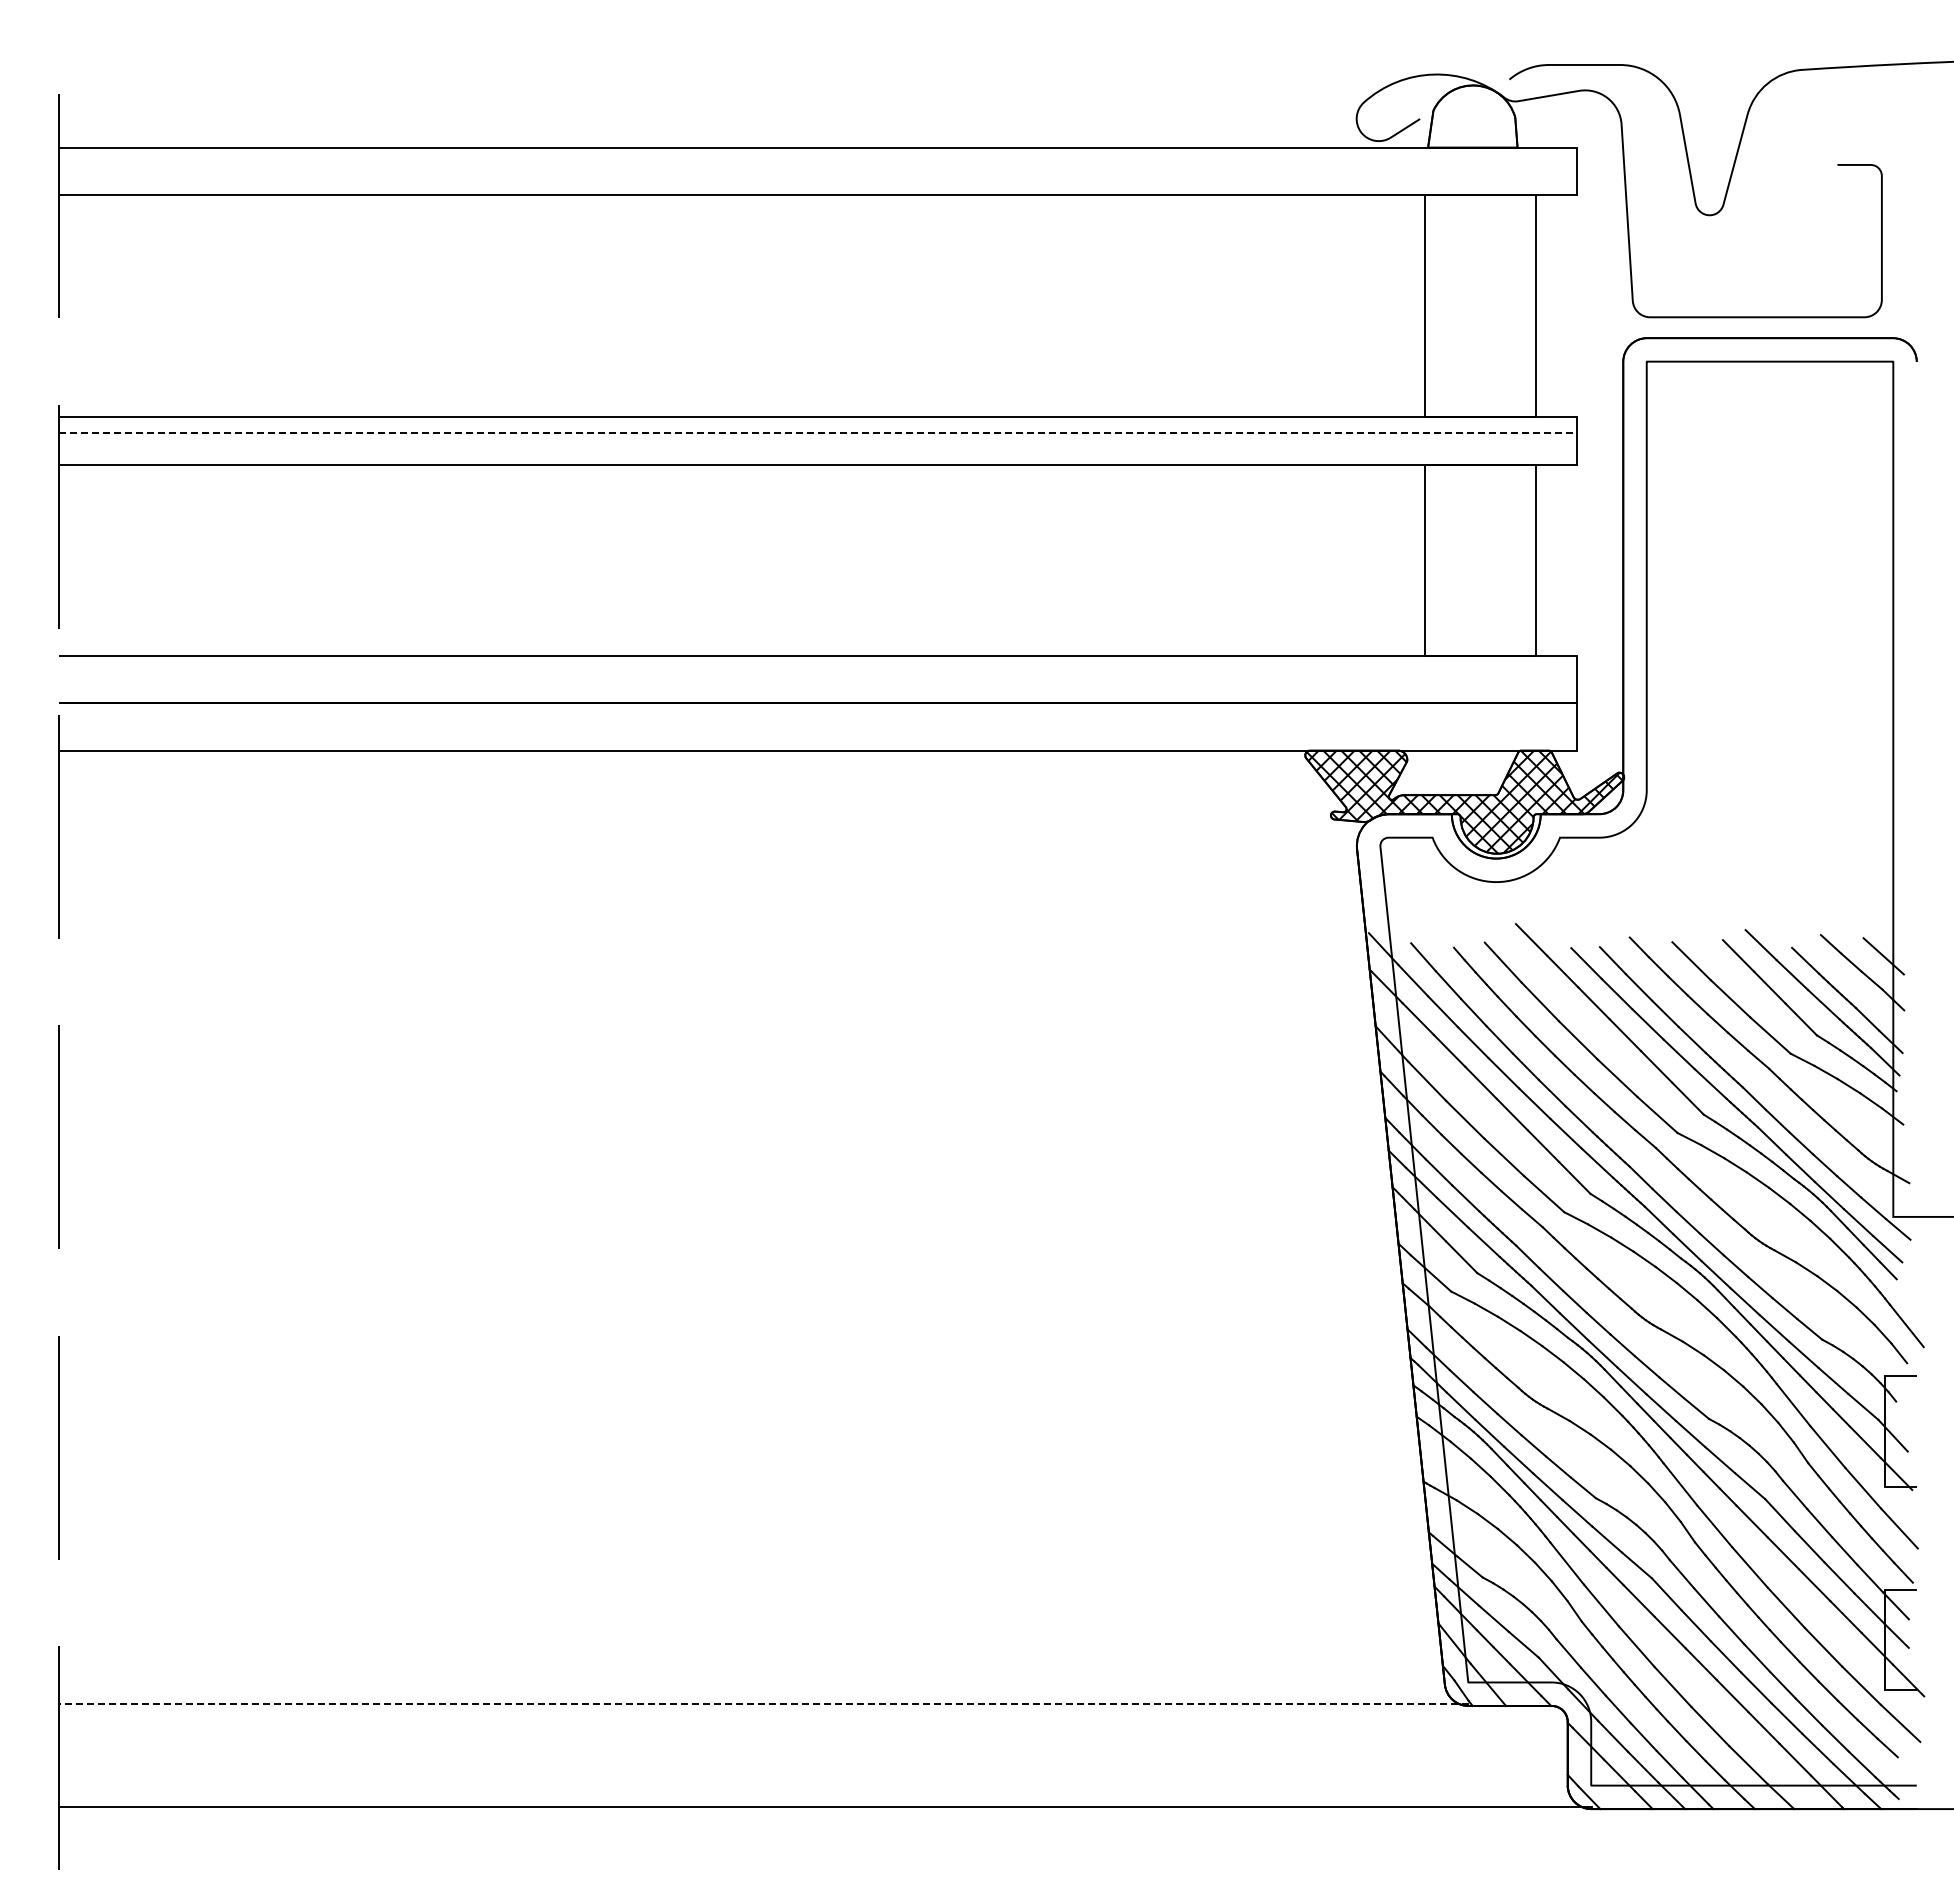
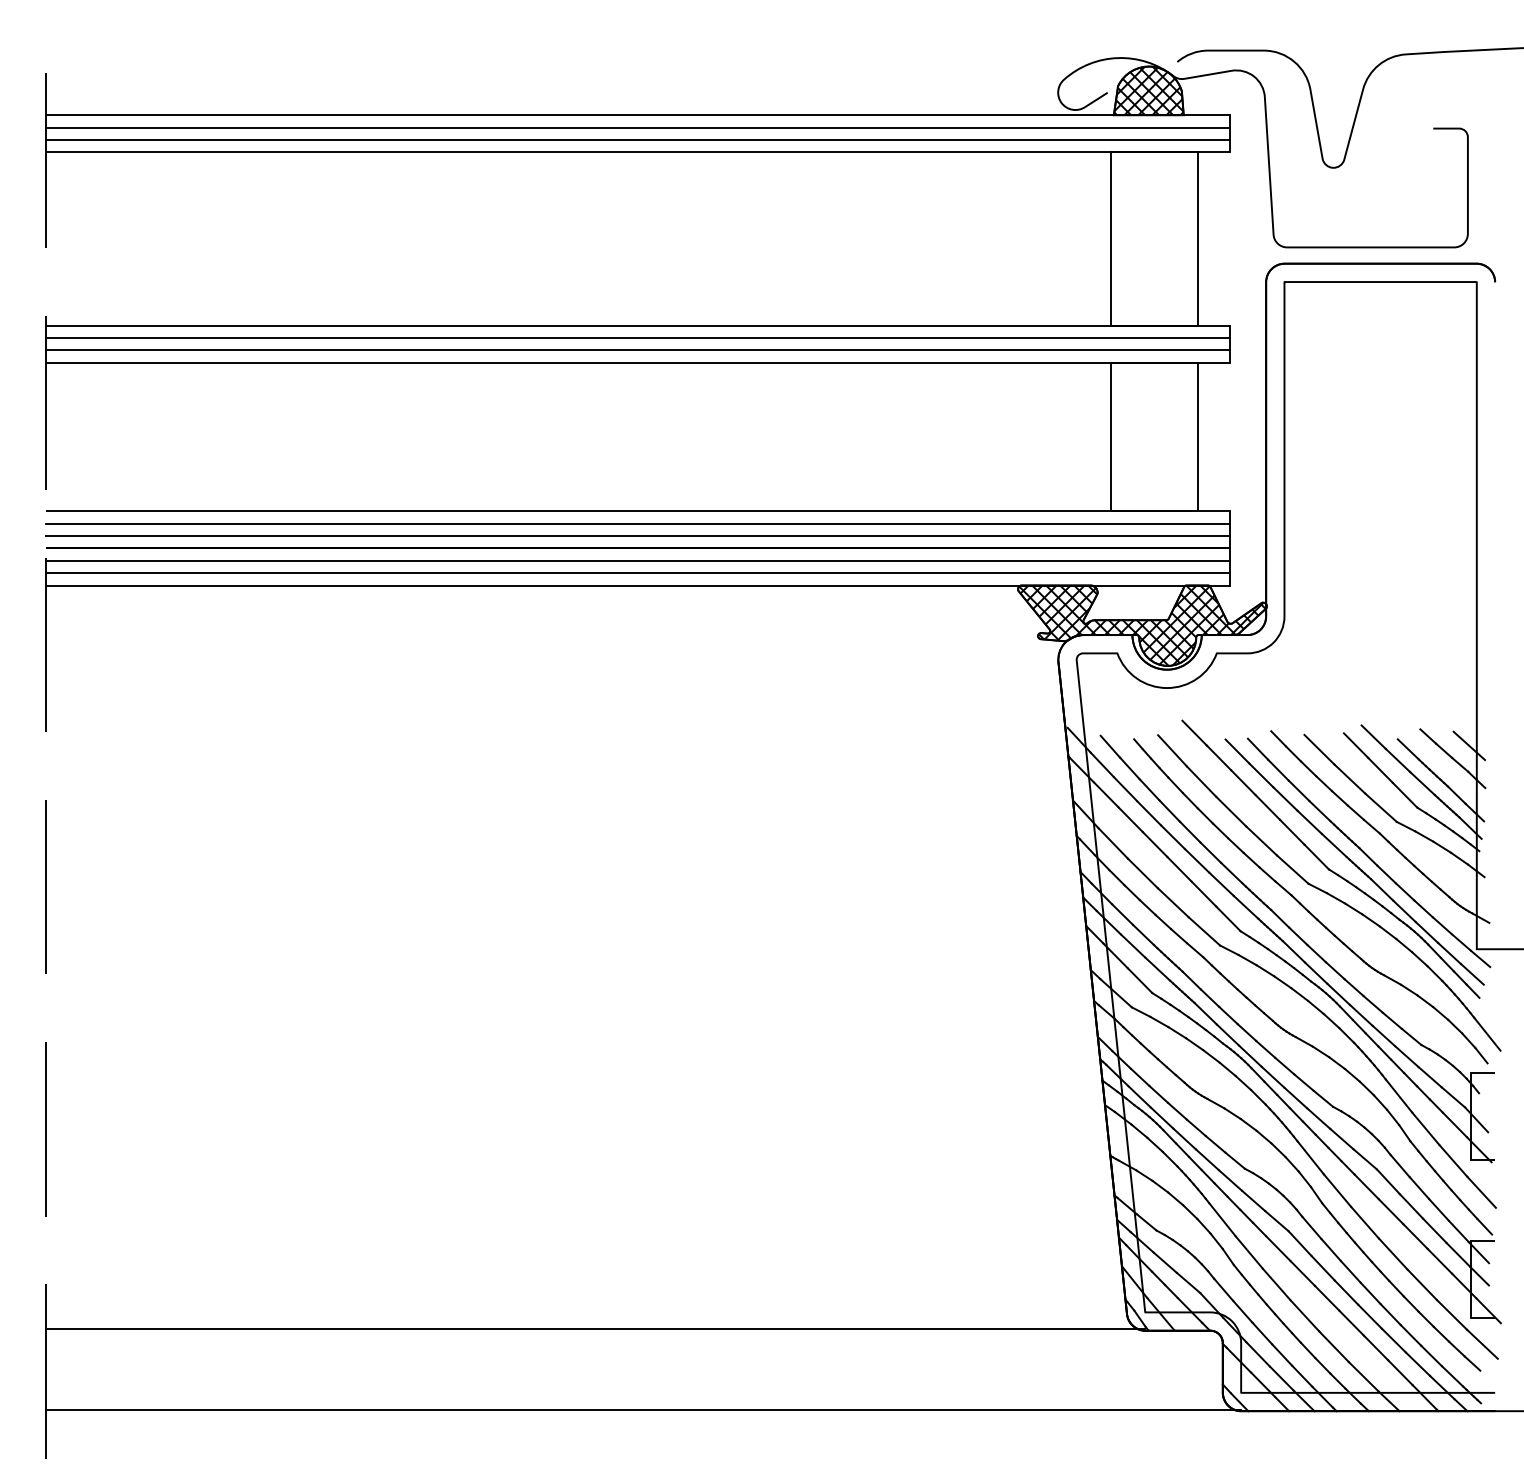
hatch: (1472, 116) -> (1148, 90), added
line: (817, 163) -> (637, 127), added
line: (817, 179) -> (637, 139), added
line: (818, 433) -> (638, 338), dashed -> solid
line: (817, 449) -> (637, 350), added
line: (817, 671) -> (637, 523), added
line: (817, 687) -> (637, 536), added
line: (817, 718) -> (637, 560), added
line: (817, 734) -> (637, 572), added
line: (763, 1704) -> (595, 1329), dashed -> solid

